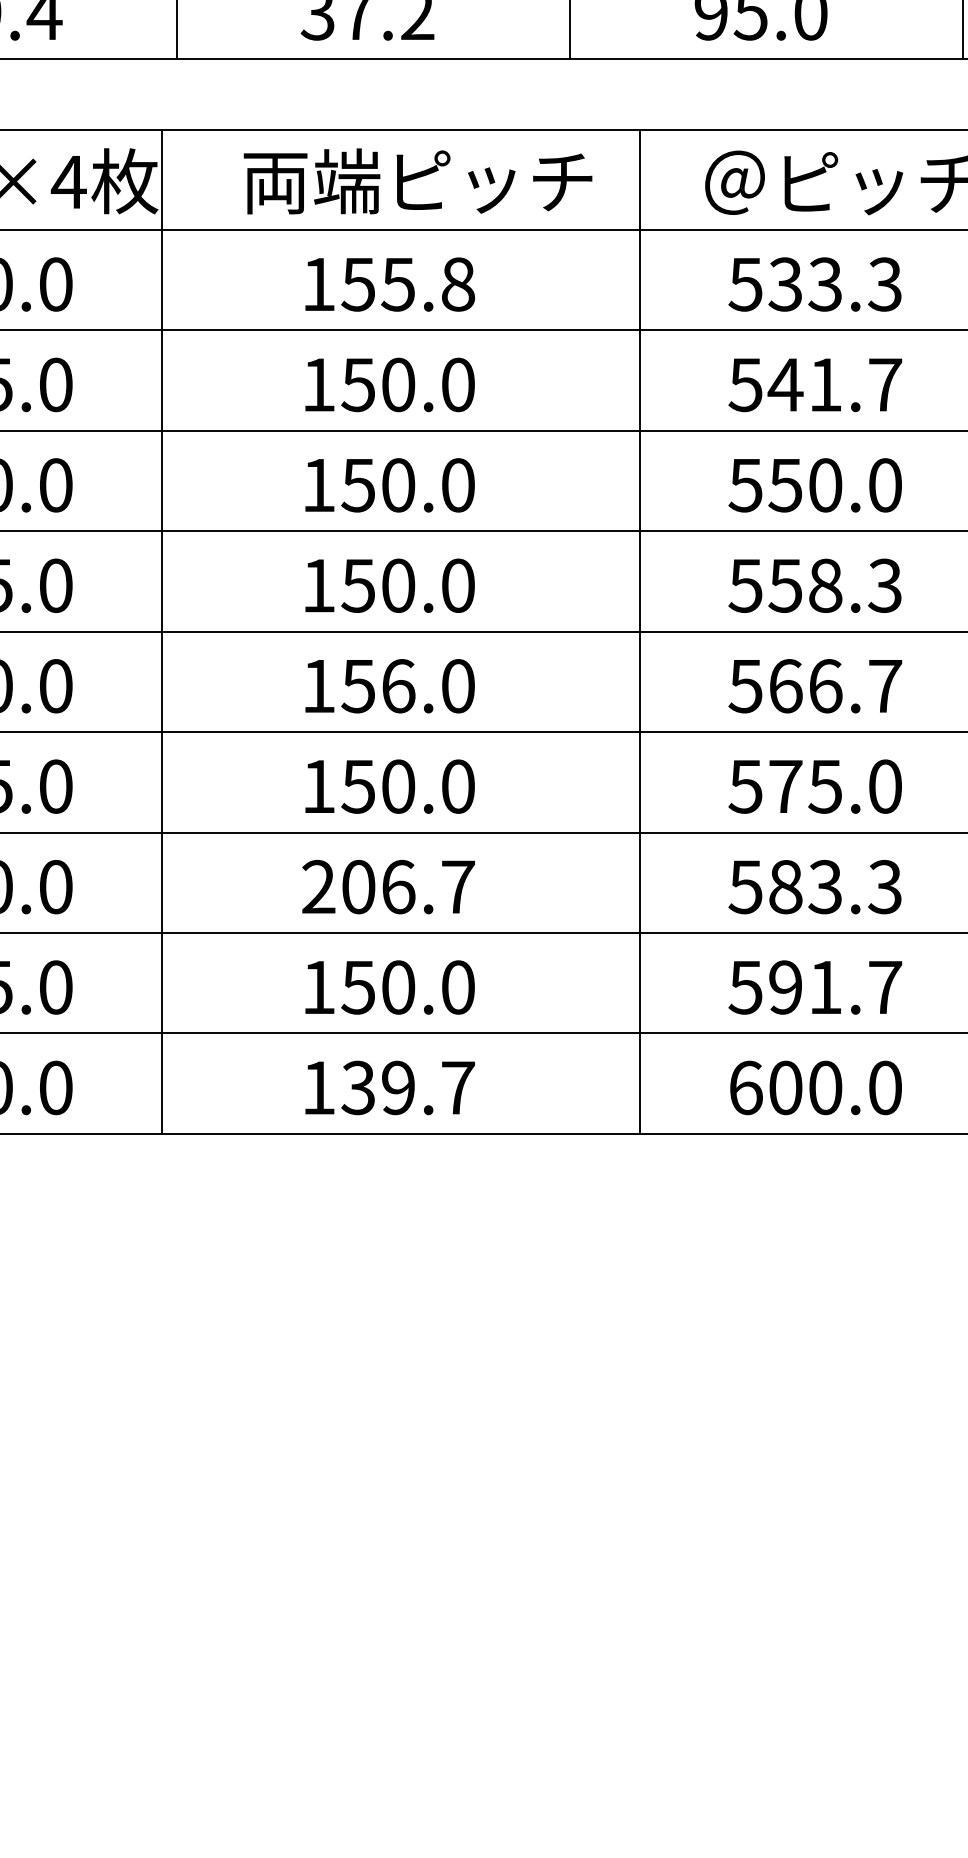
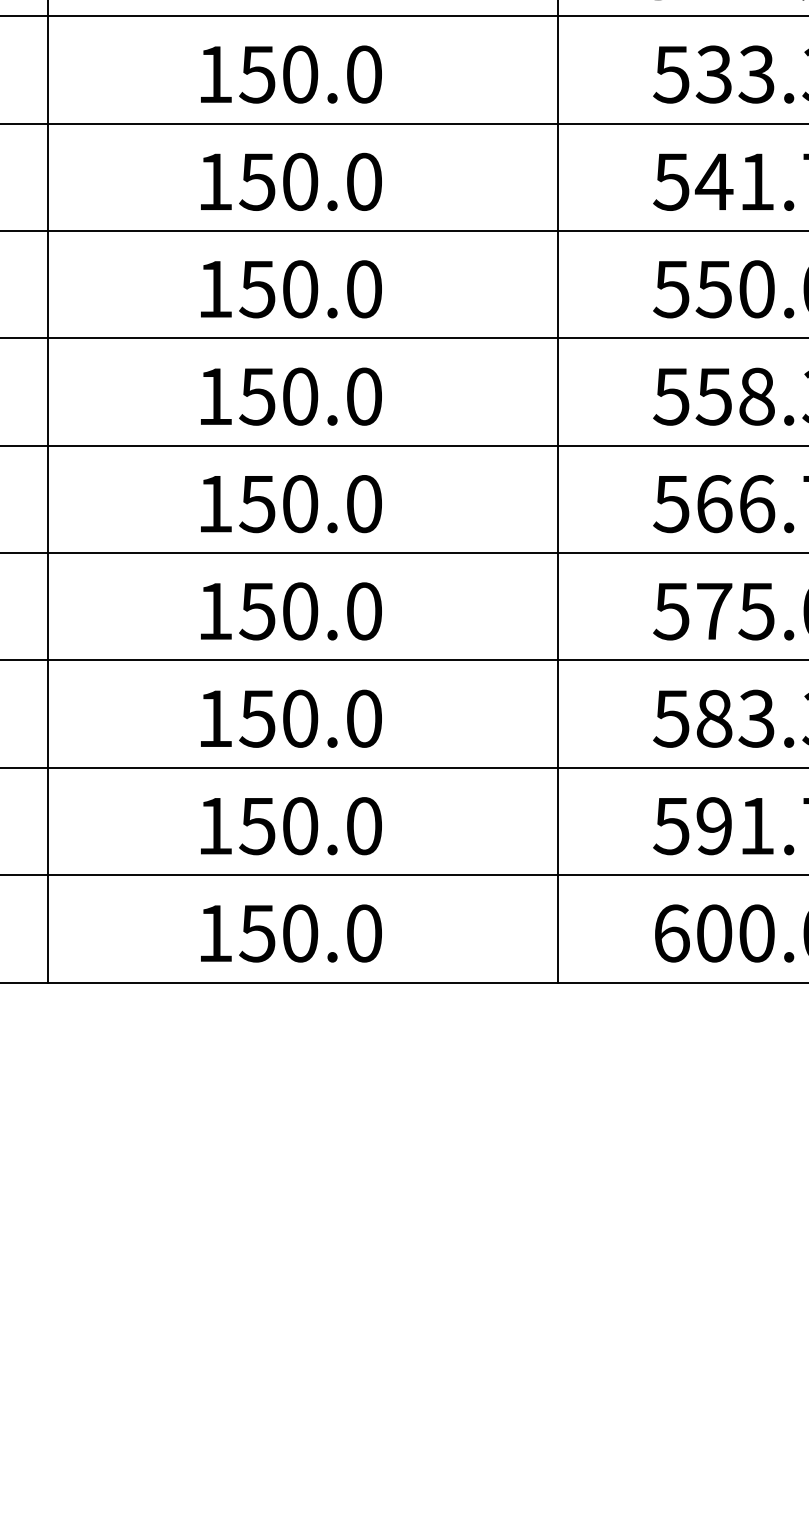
text: (428, 284) -> (332, 74), 155.8 -> 150.0
text: (398, 686) -> (300, 504), 156.0 -> 150.0
text: (388, 886) -> (289, 718), 206.7 -> 150.0
text: (407, 1087) -> (309, 933), 139.7 -> 150.0

